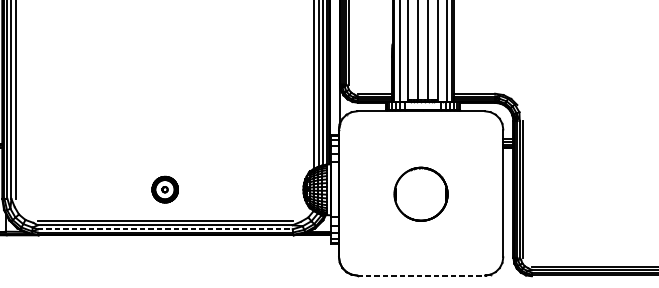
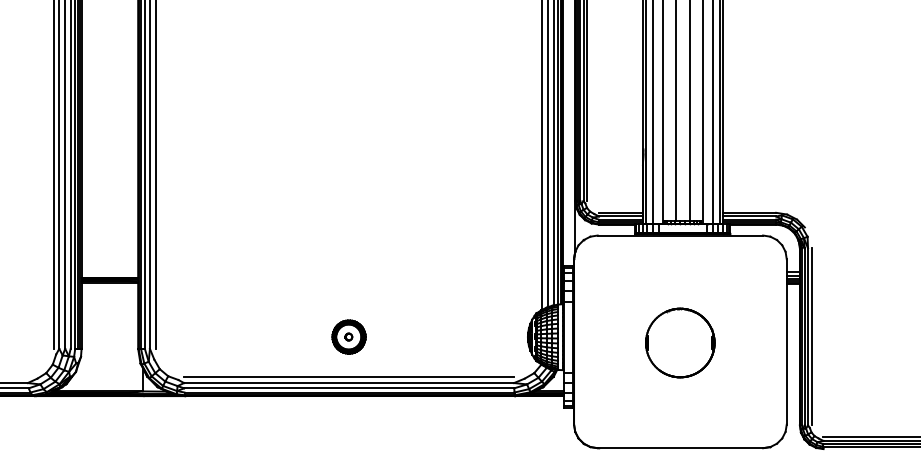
line: (165, 229) -> (349, 388), dashed -> solid
line: (421, 275) -> (680, 448), dashed -> solid

